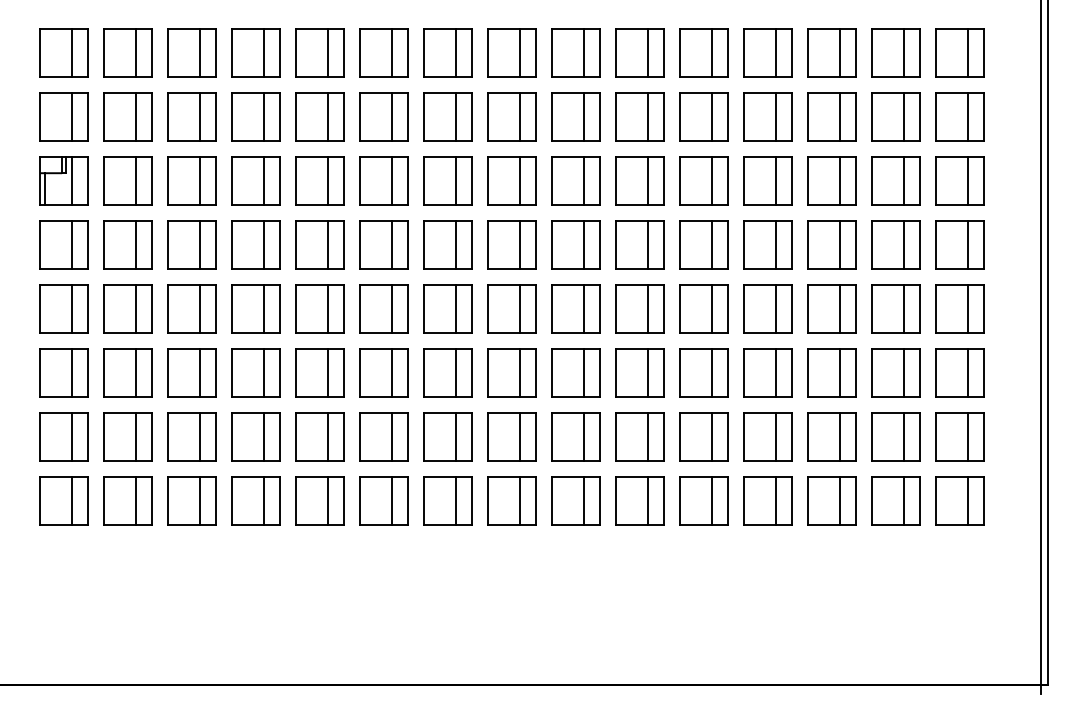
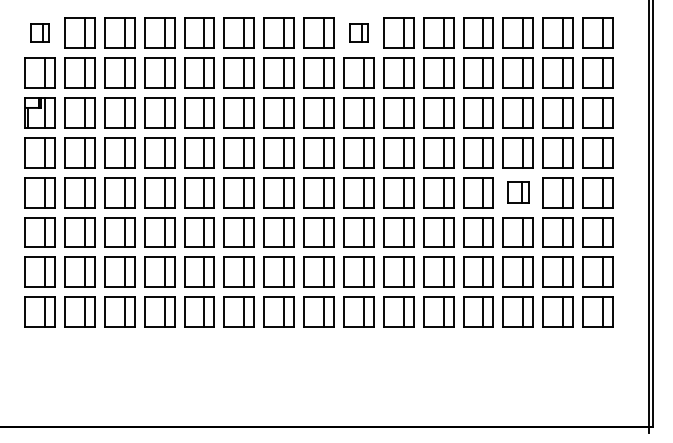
part: (63, 52) -> (39, 32), size x0.6
part: (575, 52) -> (358, 32), size x0.6
part: (830, 308) -> (517, 192), size x0.7

